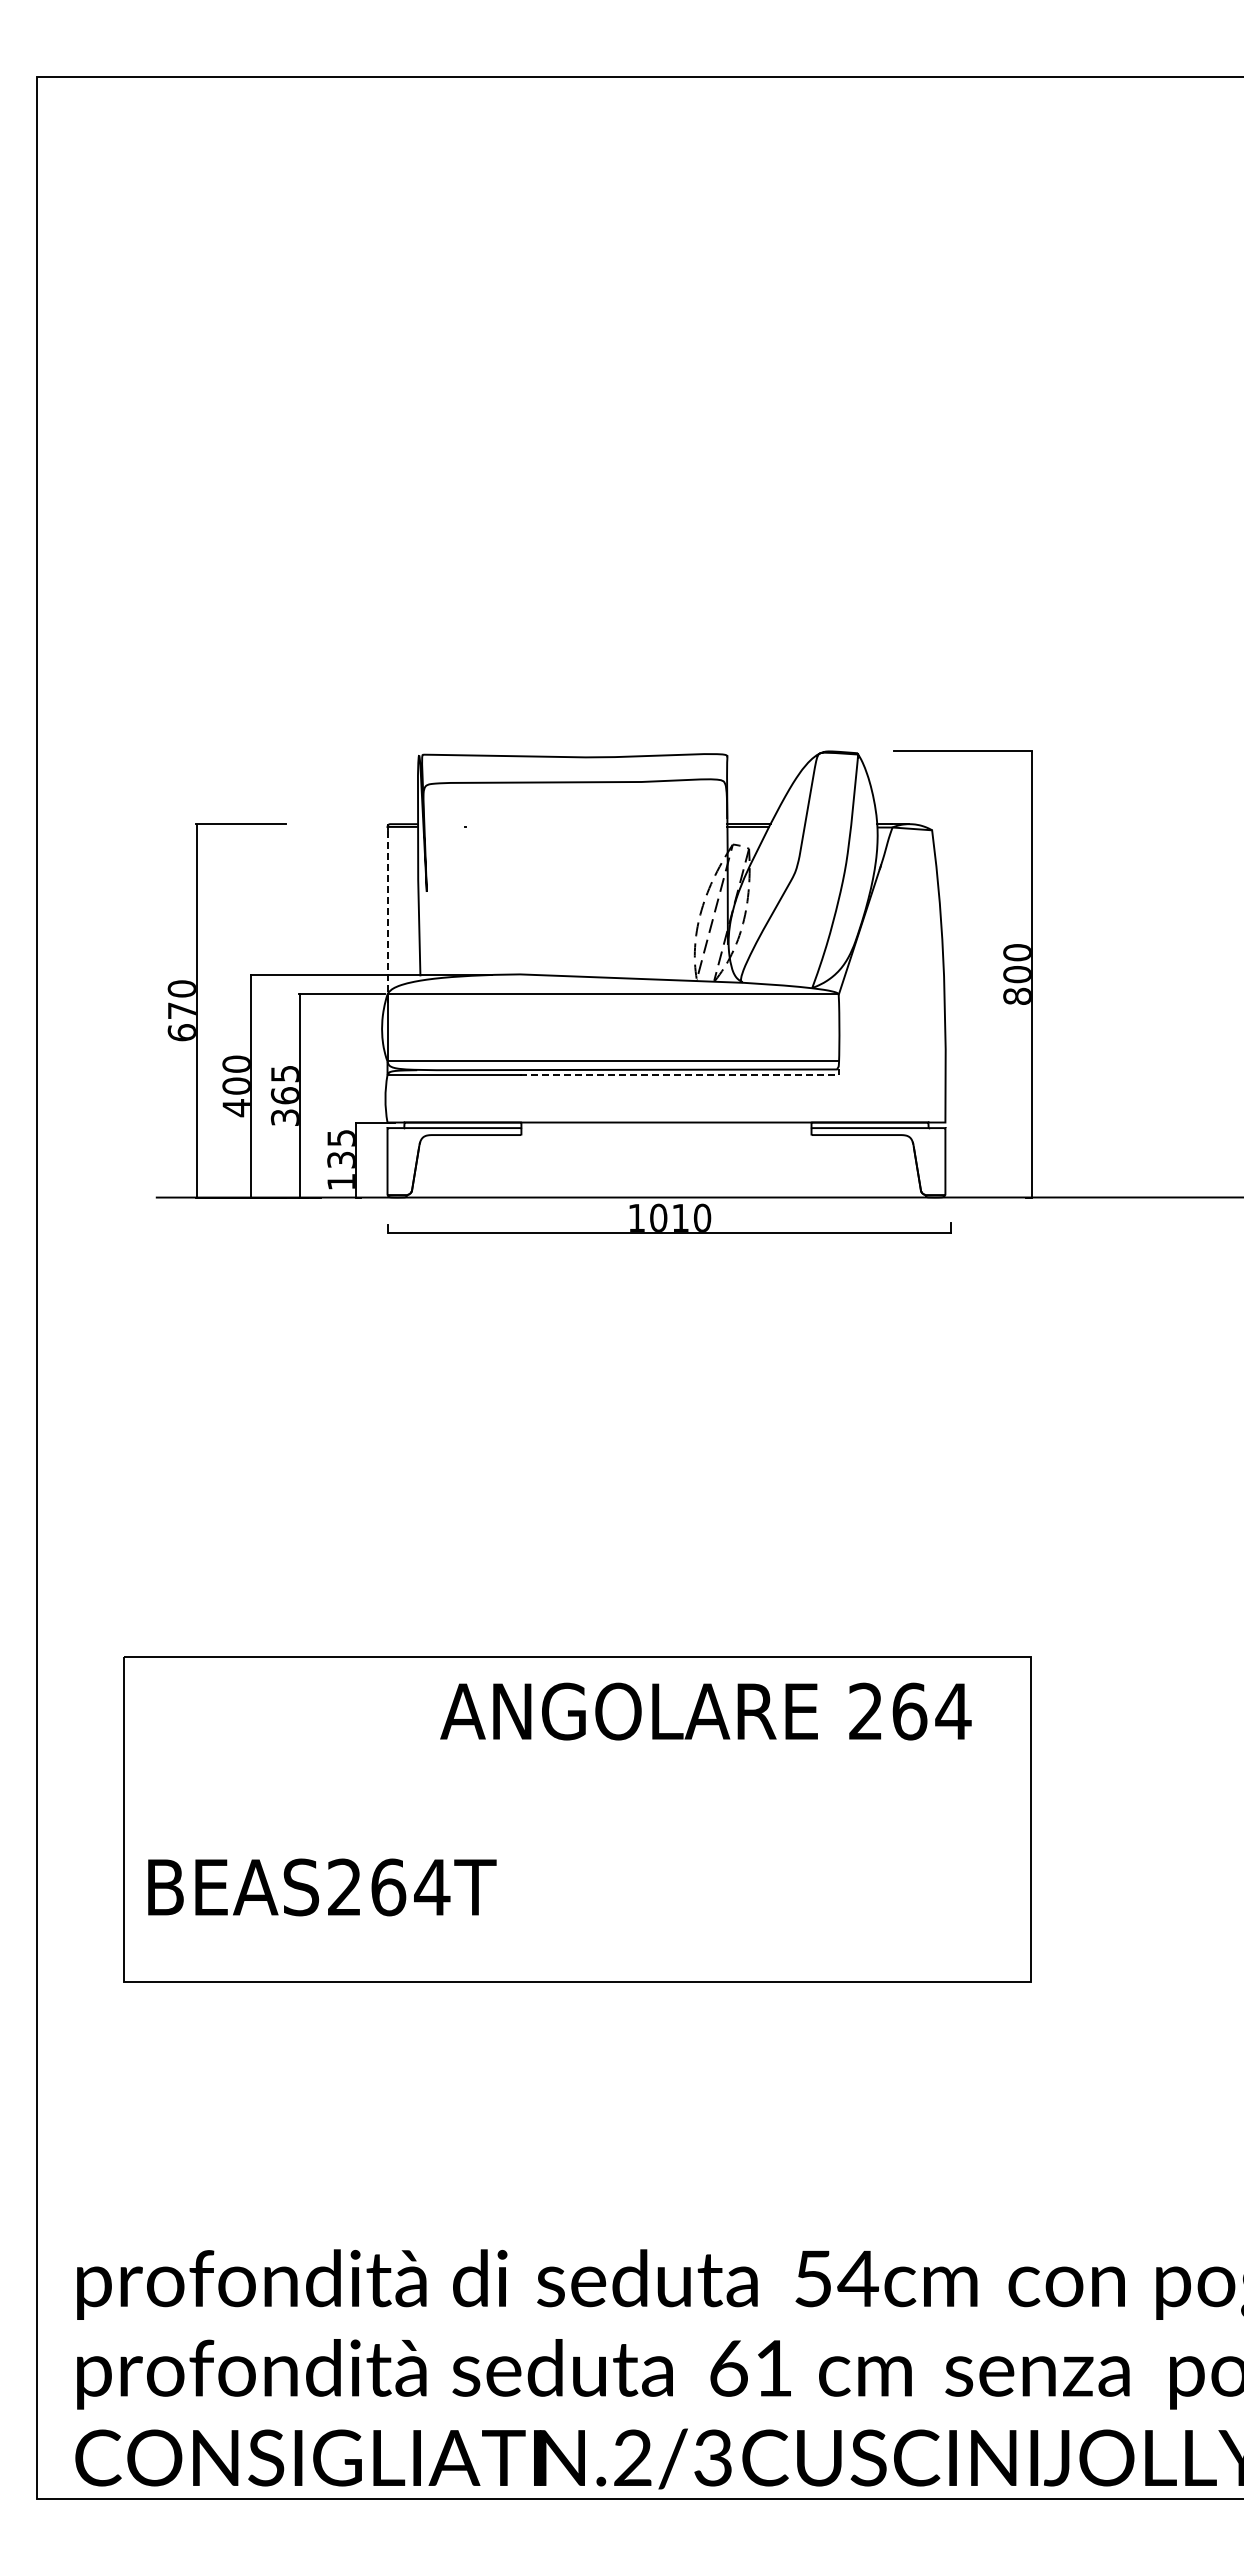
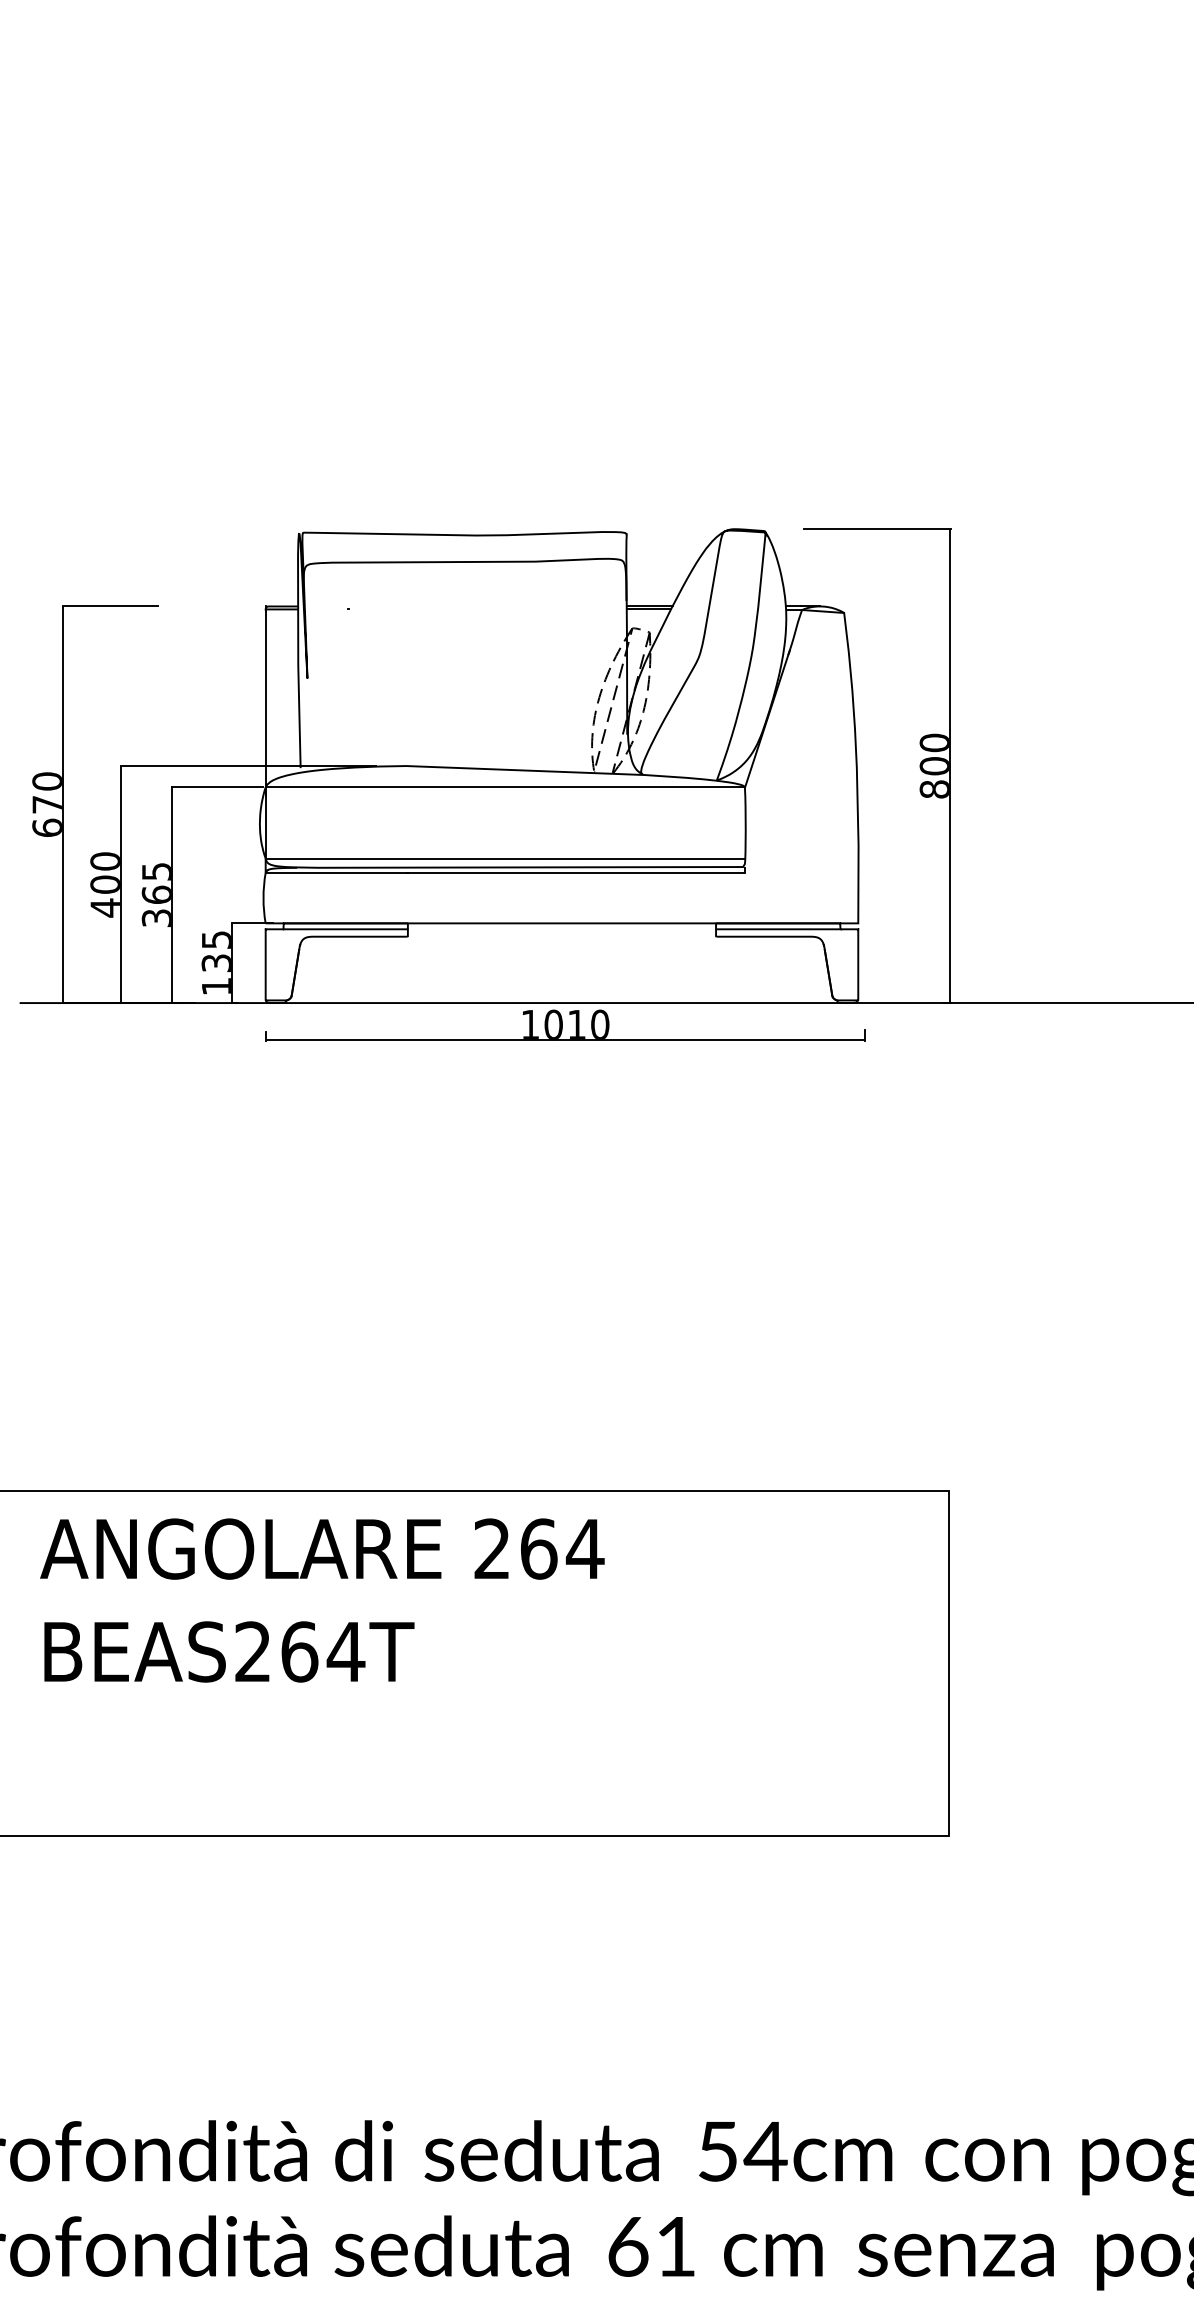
line: (387, 912) -> (265, 700), dashed -> solid
line: (682, 1075) -> (579, 873), dashed -> solid
text: (705, 1711) -> (321, 1548), moved
text: (322, 1887) -> (229, 1652), moved

